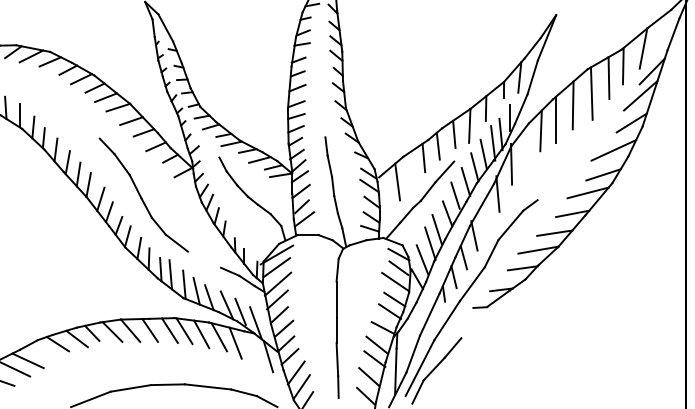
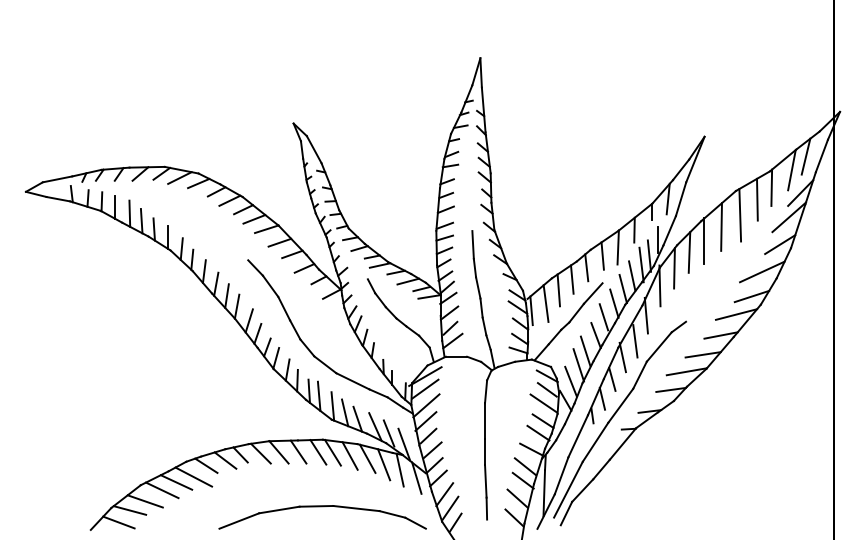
line: (657, 34) -> (805, 156), added
line: (324, 122) -> (472, 244), added
line: (526, 146) -> (674, 268), added
line: (410, 168) -> (558, 290), added
line: (383, 188) -> (531, 310), added
line: (487, 219) -> (635, 341), added
line: (204, 259) -> (352, 381), added
line: (474, 321) -> (622, 443), added
line: (251, 347) -> (399, 469), added
line: (45, 354) -> (193, 476), added

